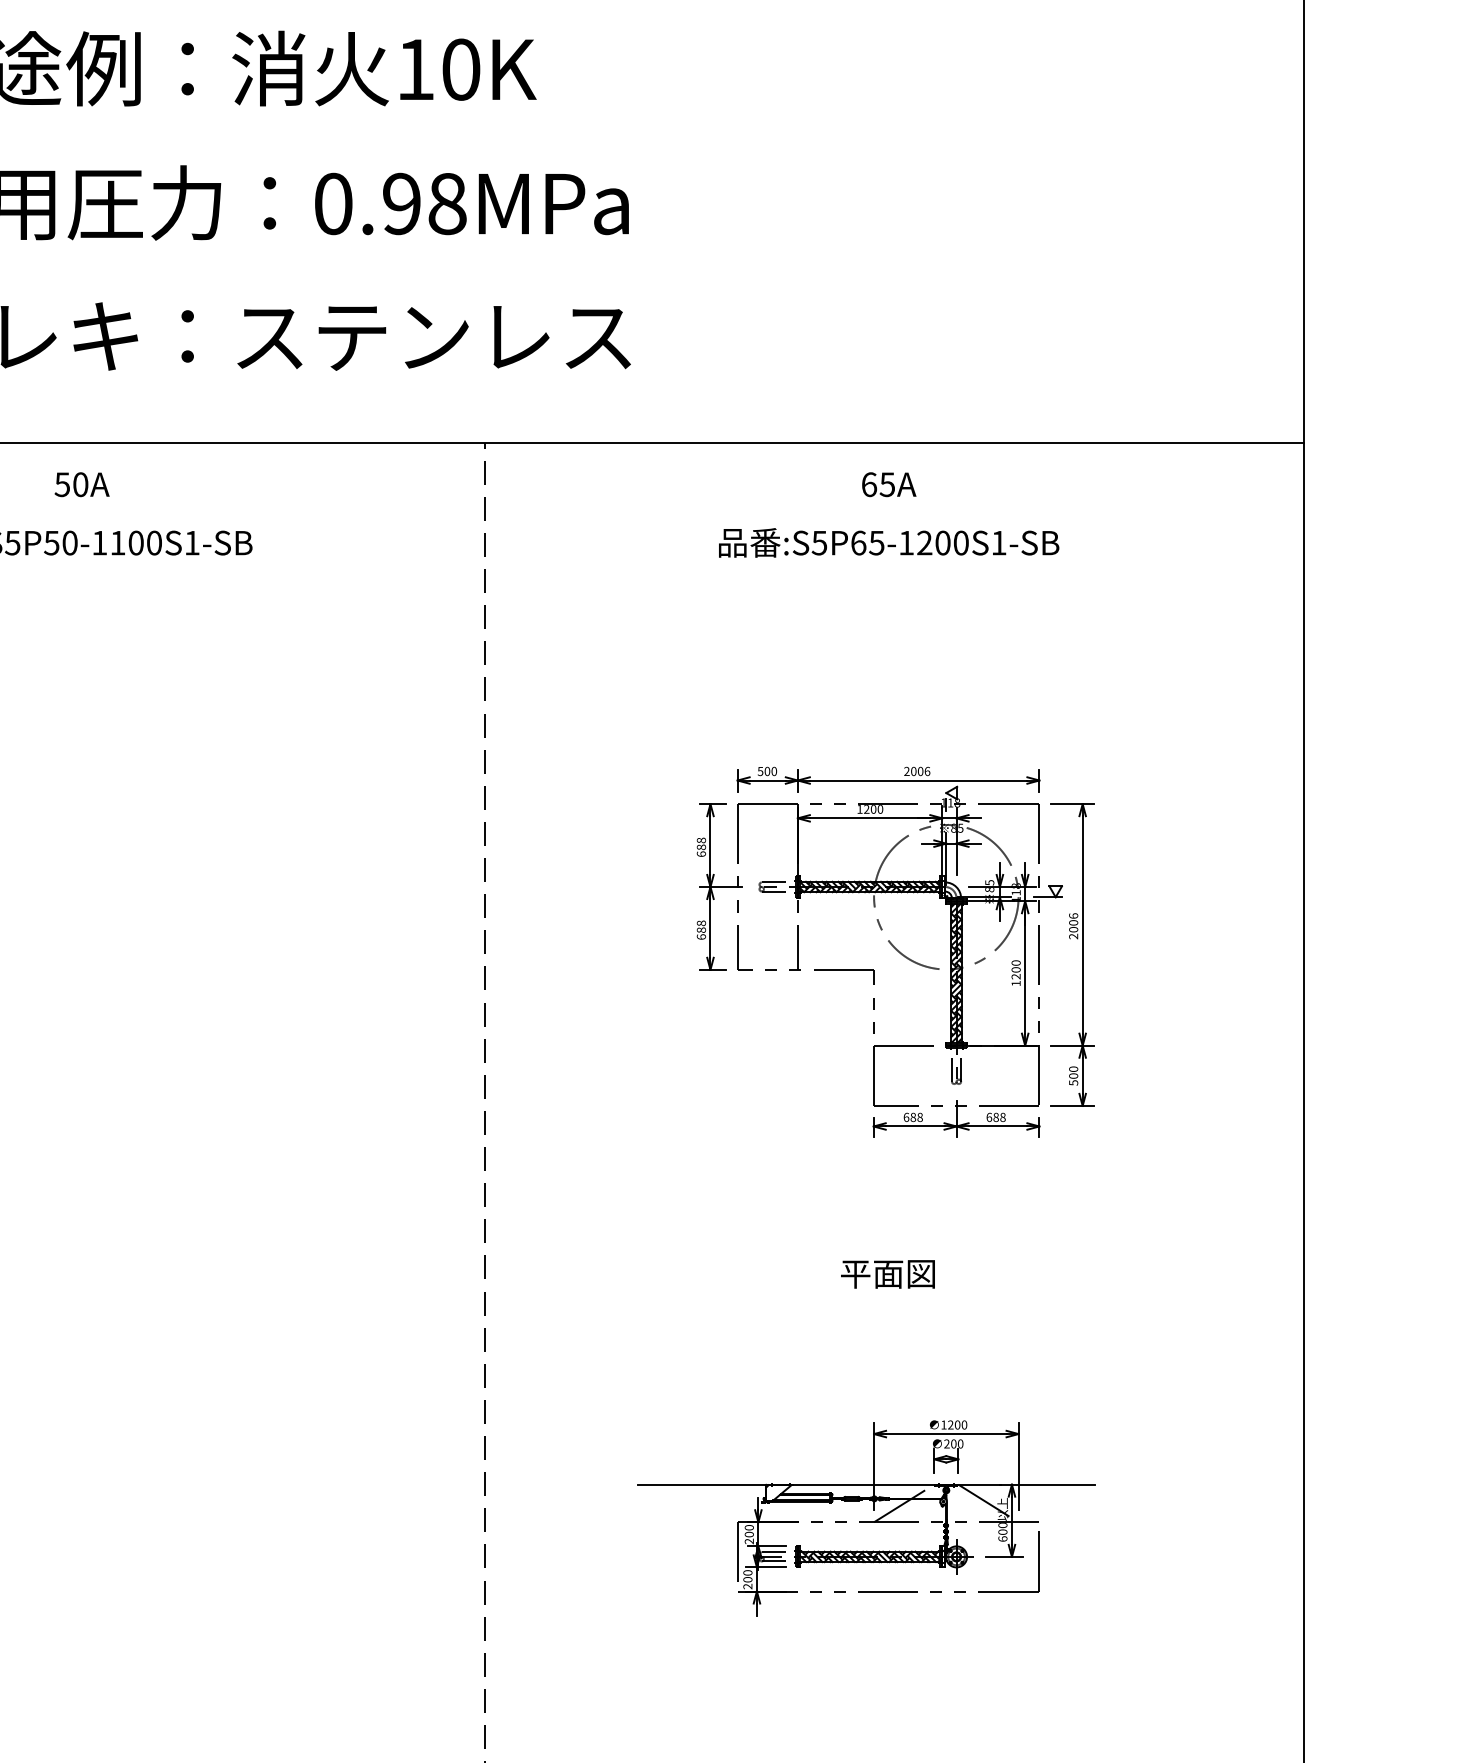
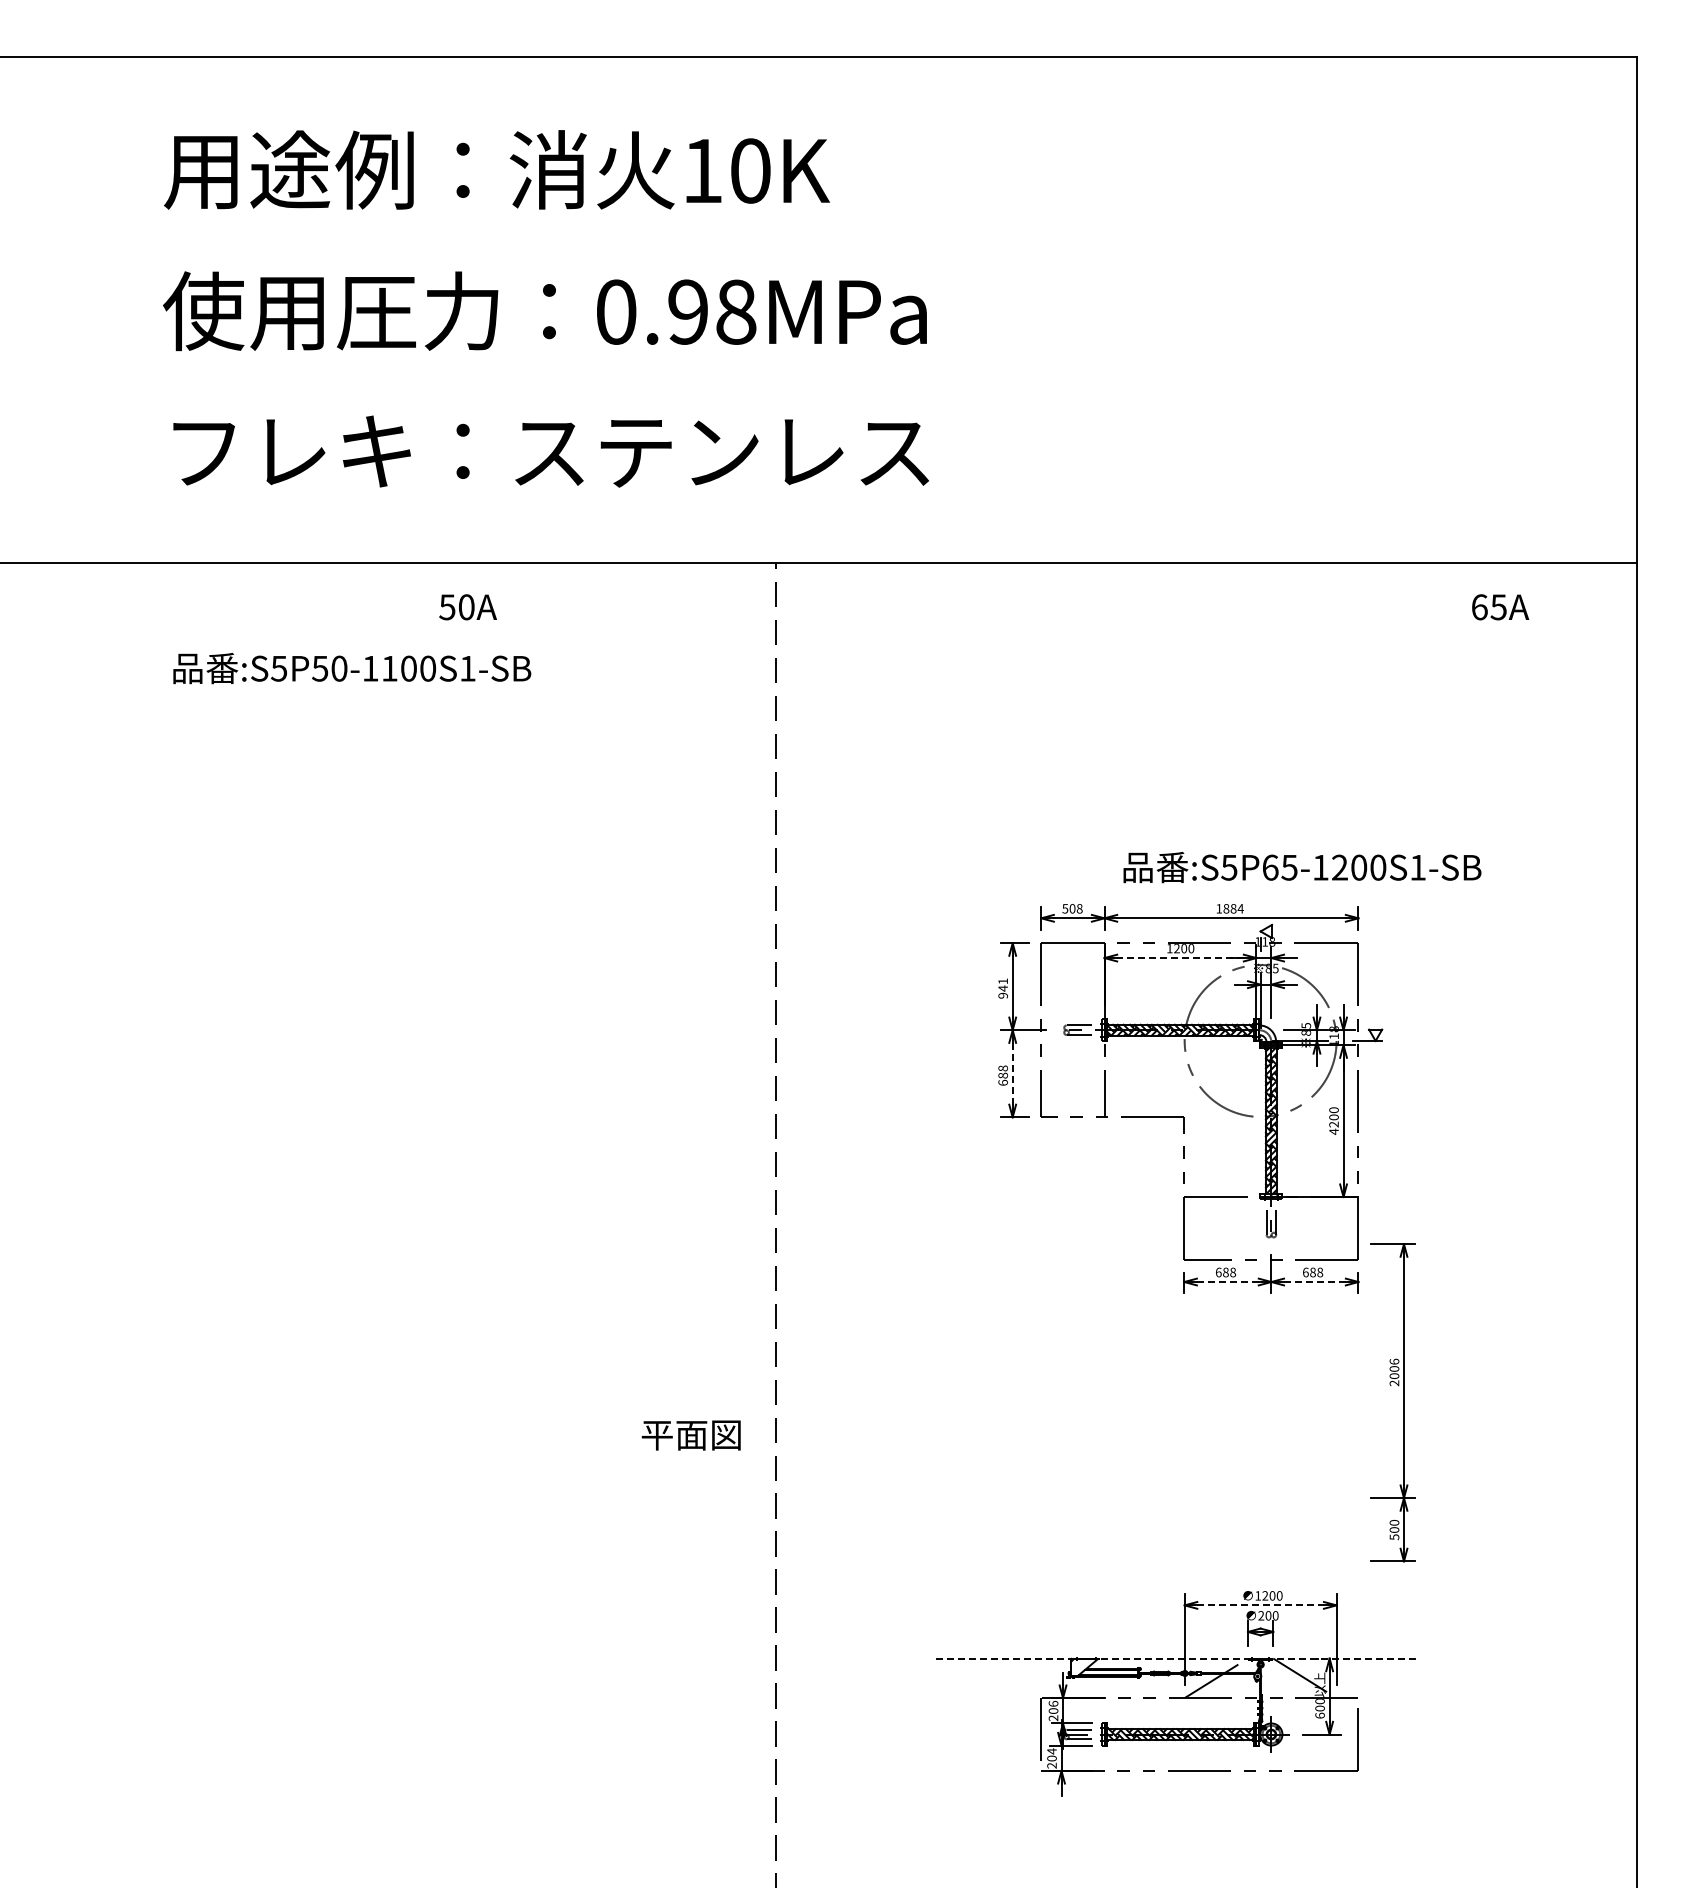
text: (81, 484) -> (467, 607), moved
text: (889, 484) -> (1500, 607), moved
text: (889, 542) -> (1302, 867), moved
text: (774, 771) -> (1079, 908), 500 -> 508
text: (916, 771) -> (1229, 908), 2006 -> 1884
line: (869, 818) -> (1179, 958), solid -> dashed
text: (701, 847) -> (1003, 988), 688 -> 941
line: (710, 928) -> (1012, 1073), solid -> dashed
part: (1082, 954) -> (1403, 1402), moved
text: (1015, 983) -> (1333, 1131), 1200 -> 4200
line: (914, 1126) -> (1227, 1282), solid -> dashed
line: (997, 1126) -> (1314, 1282), solid -> dashed
text: (887, 1274) -> (690, 1435), moved
line: (947, 1434) -> (1261, 1605), solid -> dashed
line: (866, 1484) -> (1176, 1658), solid -> dashed
text: (749, 1527) -> (1053, 1703), 200 -> 206
text: (747, 1573) -> (1051, 1751), 200 -> 204

